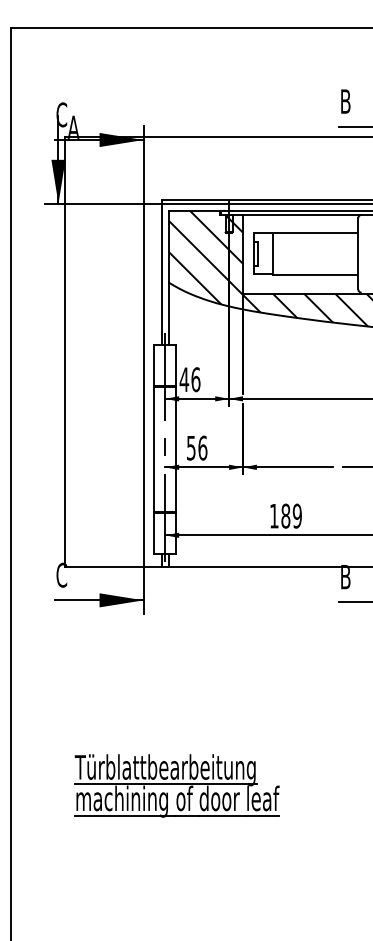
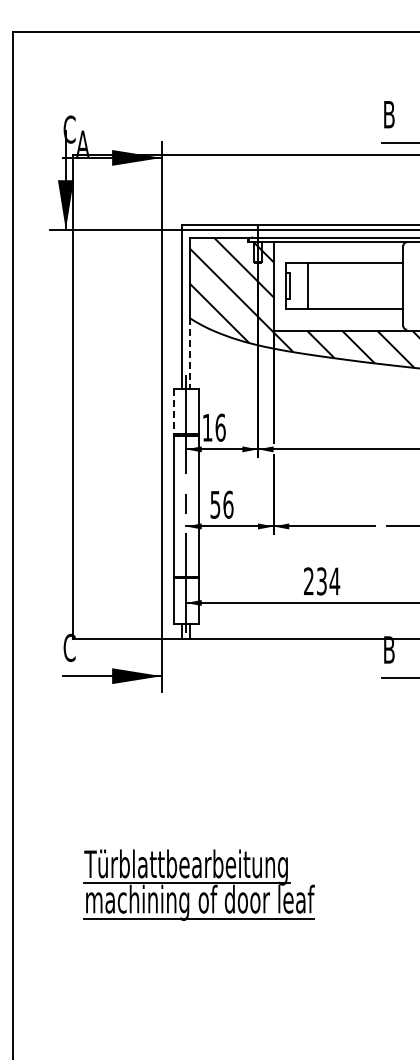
line: (169, 314) -> (190, 354), solid -> dashed
line: (154, 365) -> (173, 411), solid -> dashed
text: (184, 379) -> (207, 427), 46 -> 16
text: (286, 516) -> (322, 581), 189 -> 234

